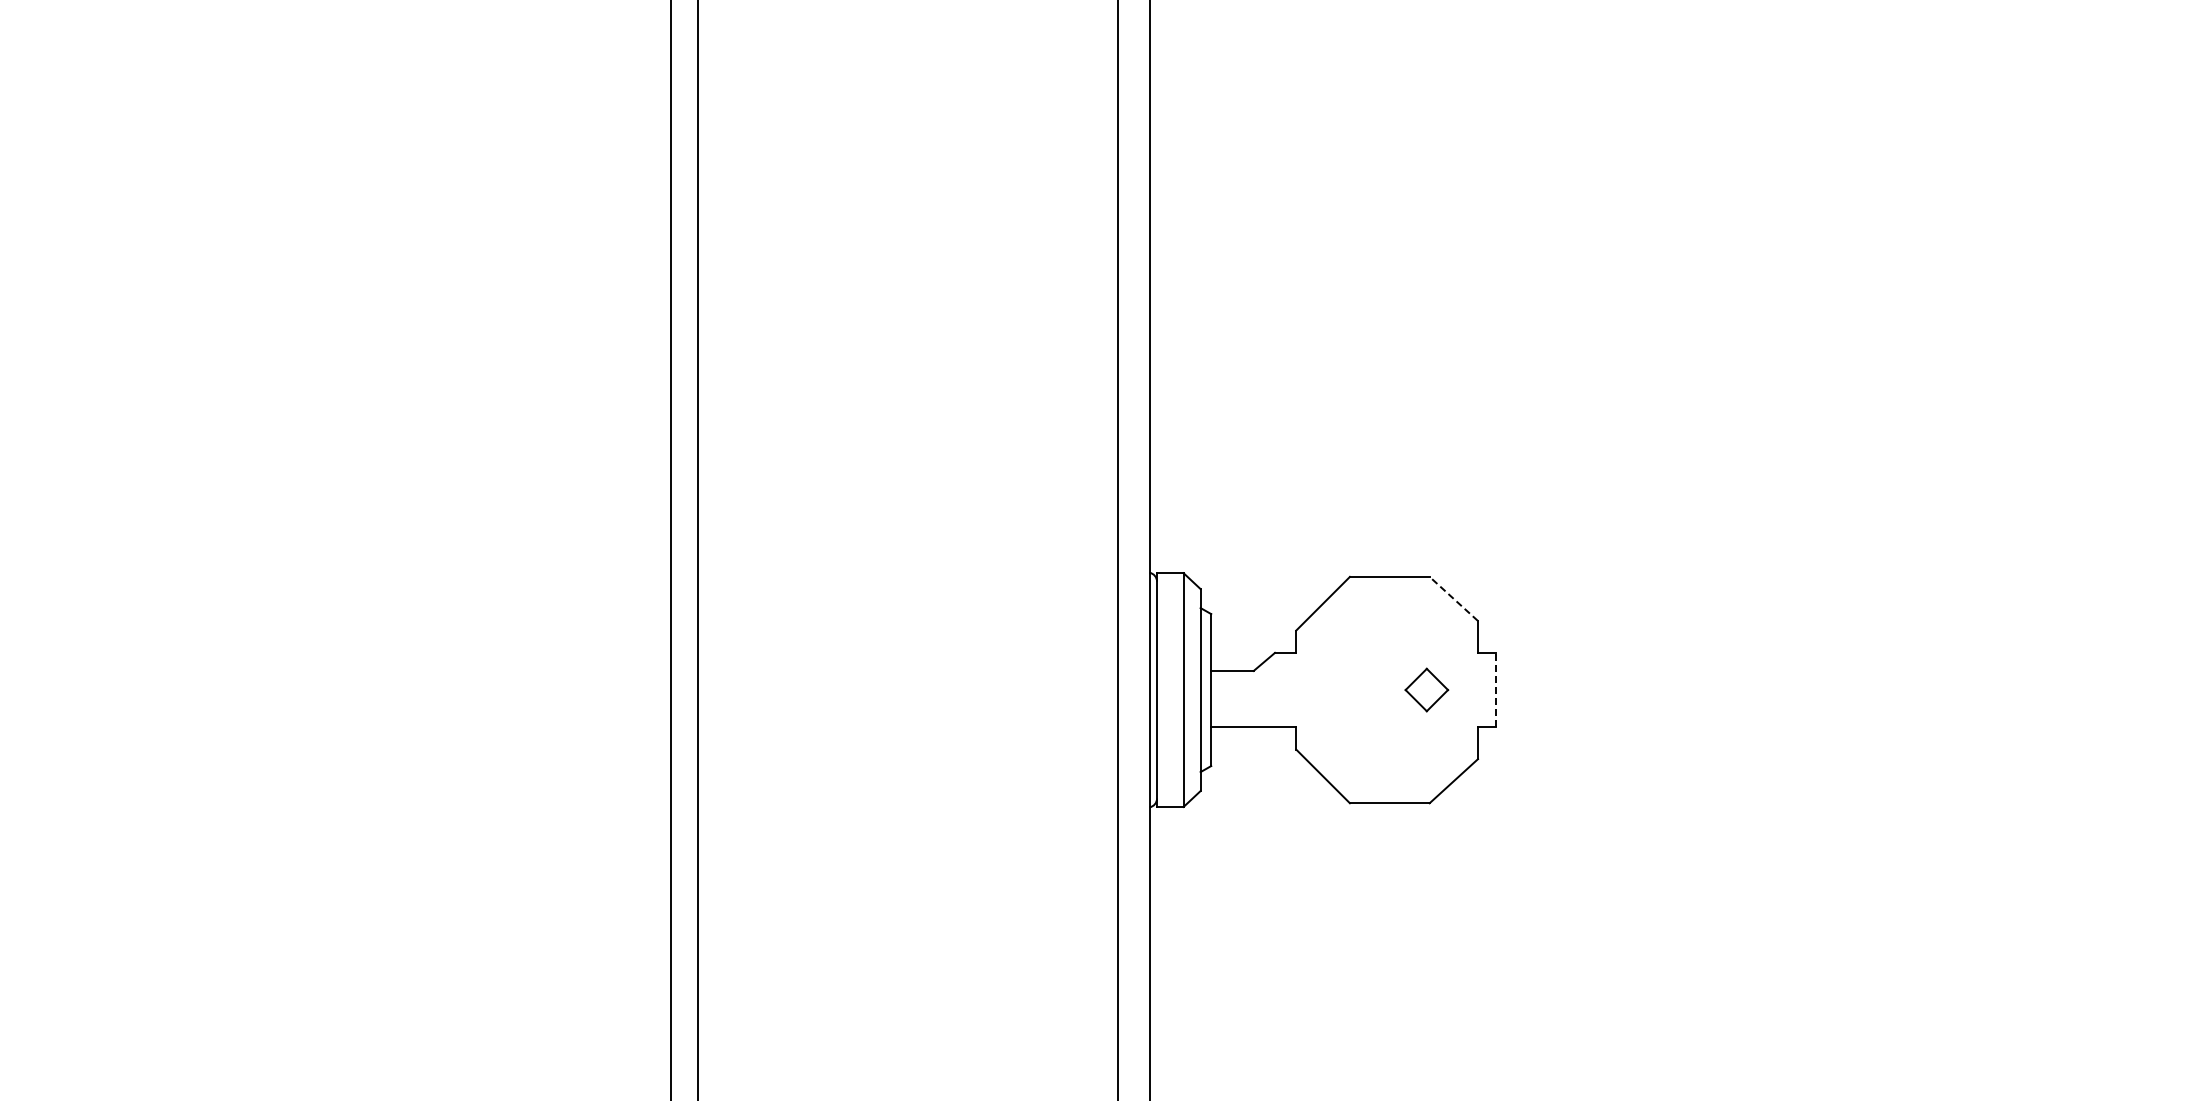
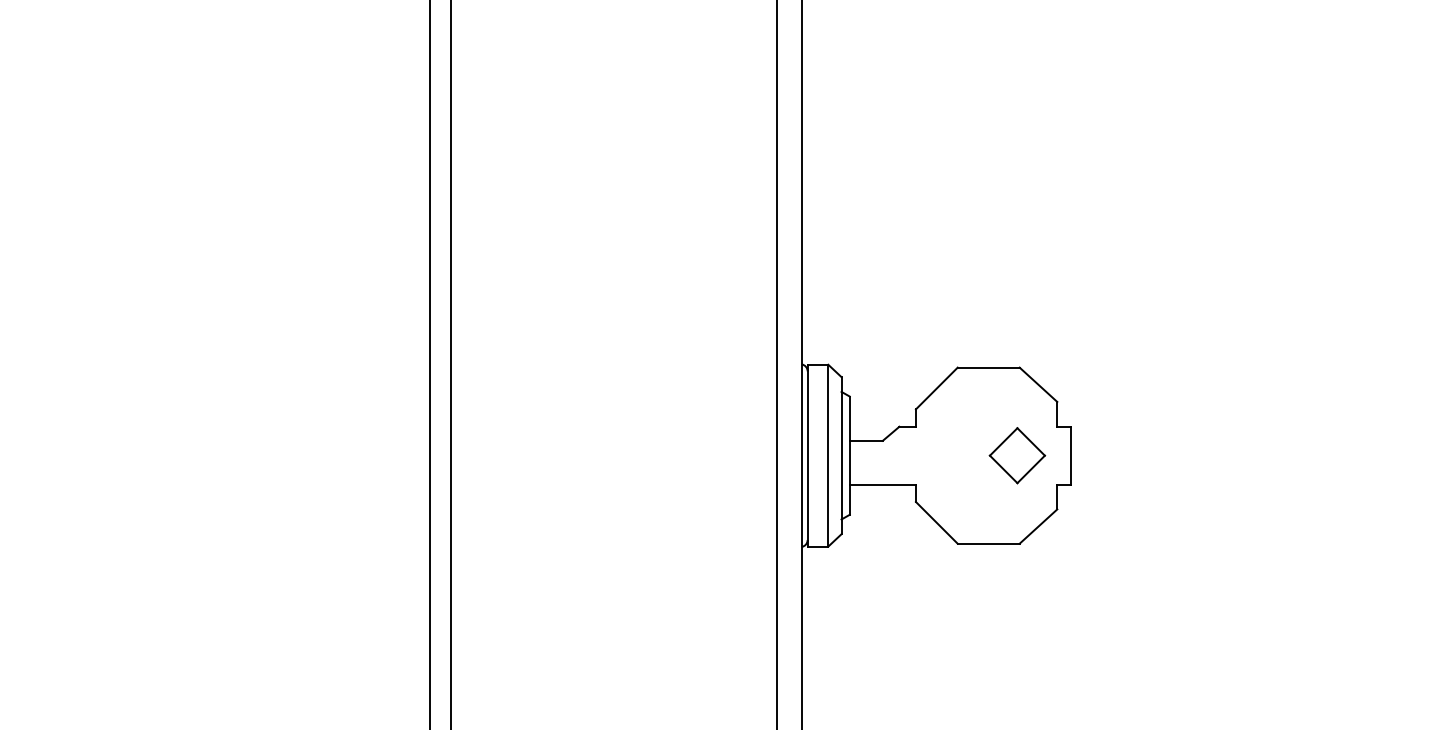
line: (1453, 598) -> (1038, 384), dashed -> solid
part: (1426, 689) -> (1017, 455), size x1.67
line: (1496, 689) -> (1071, 455), dashed -> solid

